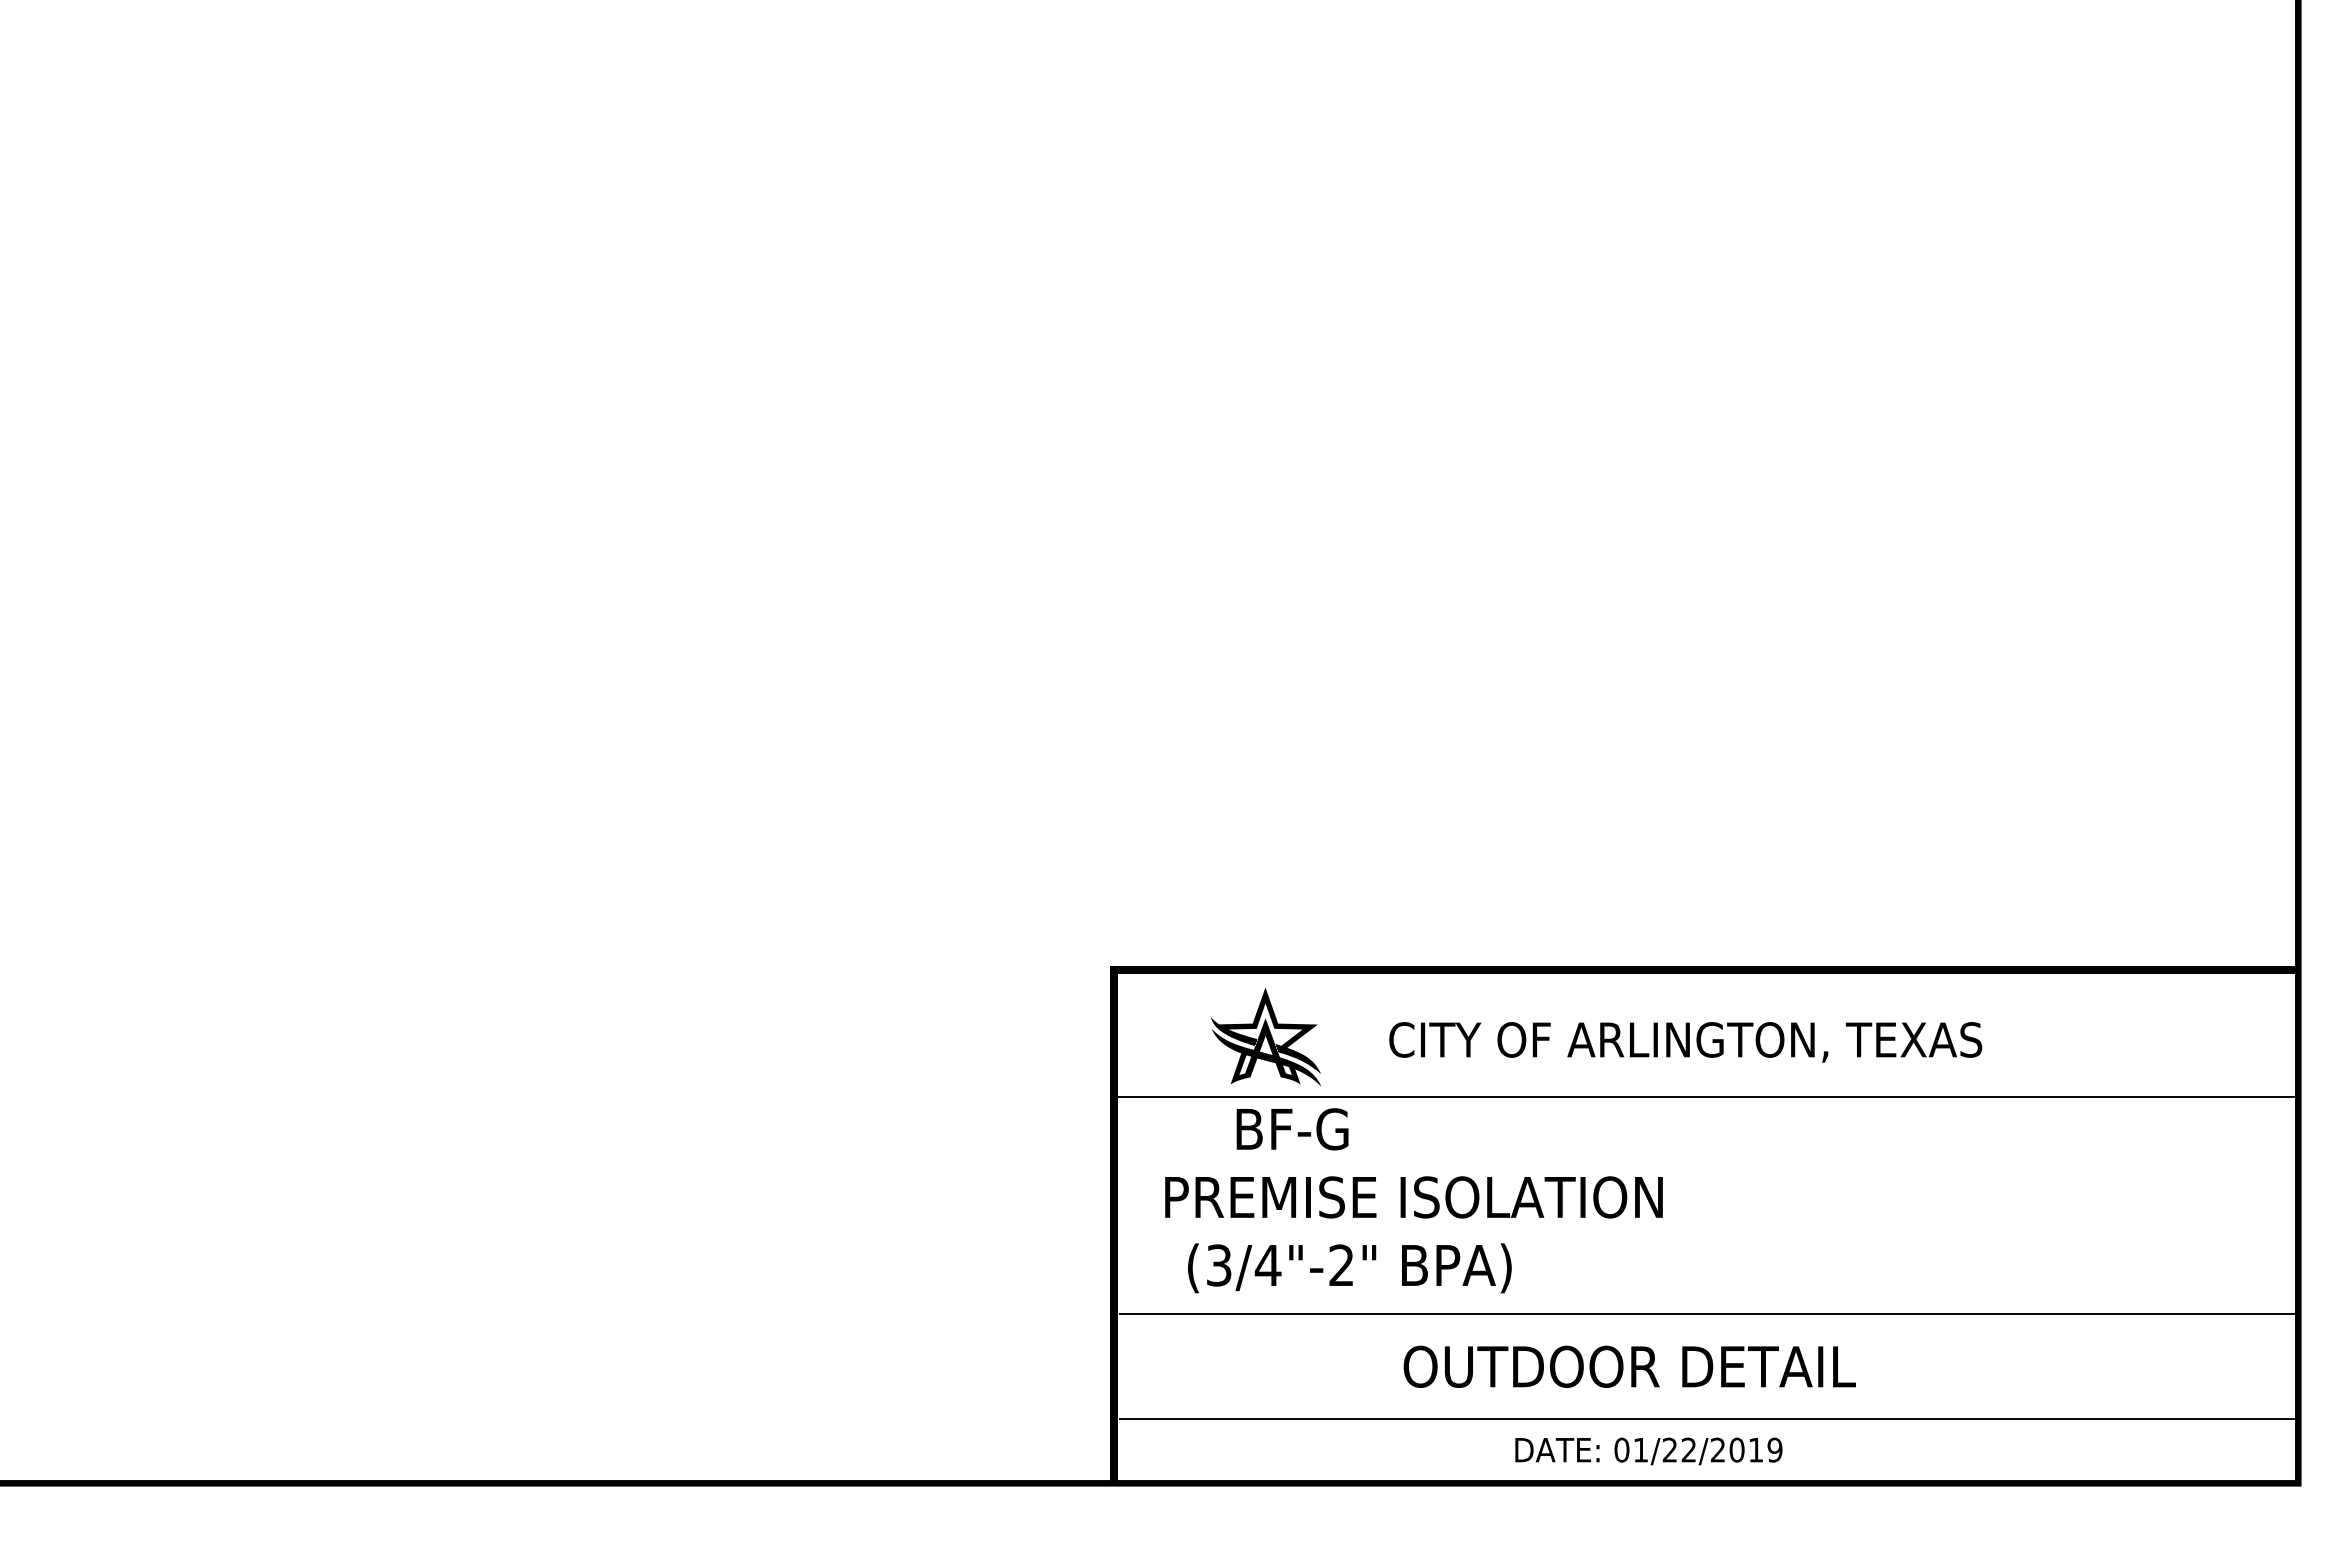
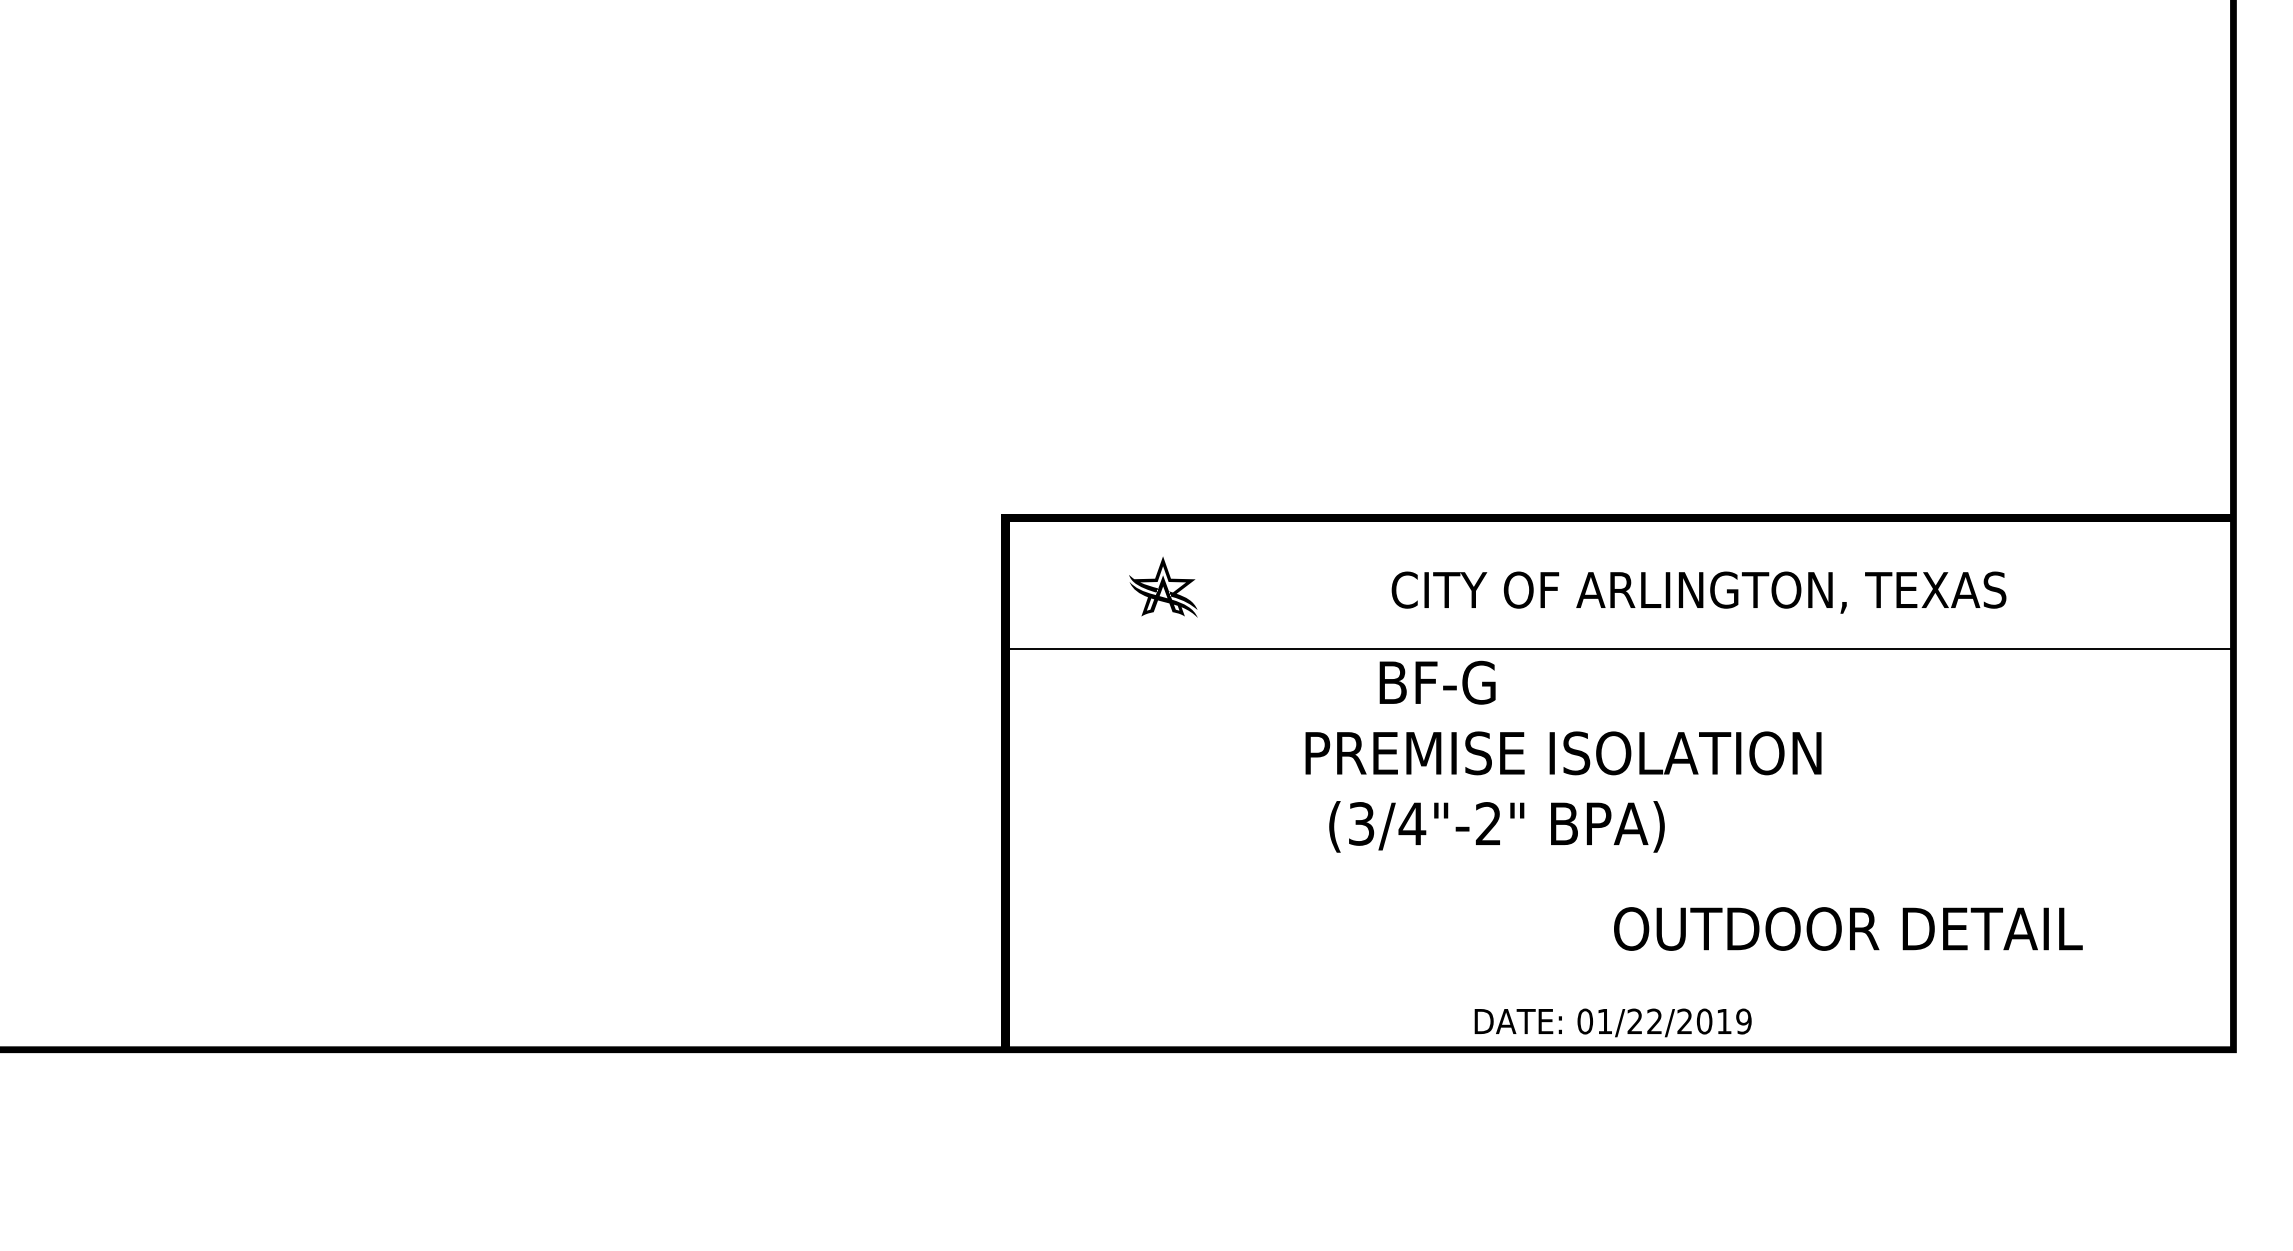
part: (1265, 1036) -> (1162, 586), size x0.6
text: (1685, 1042) -> (1698, 592), moved
text: (1413, 1200) -> (1562, 756), moved
line: (1708, 1314) -> (1622, 874), removed
text: (1629, 1366) -> (1848, 928), moved
line: (1708, 1419) -> (1622, 983), removed
text: (1648, 1451) -> (1612, 1022), moved

